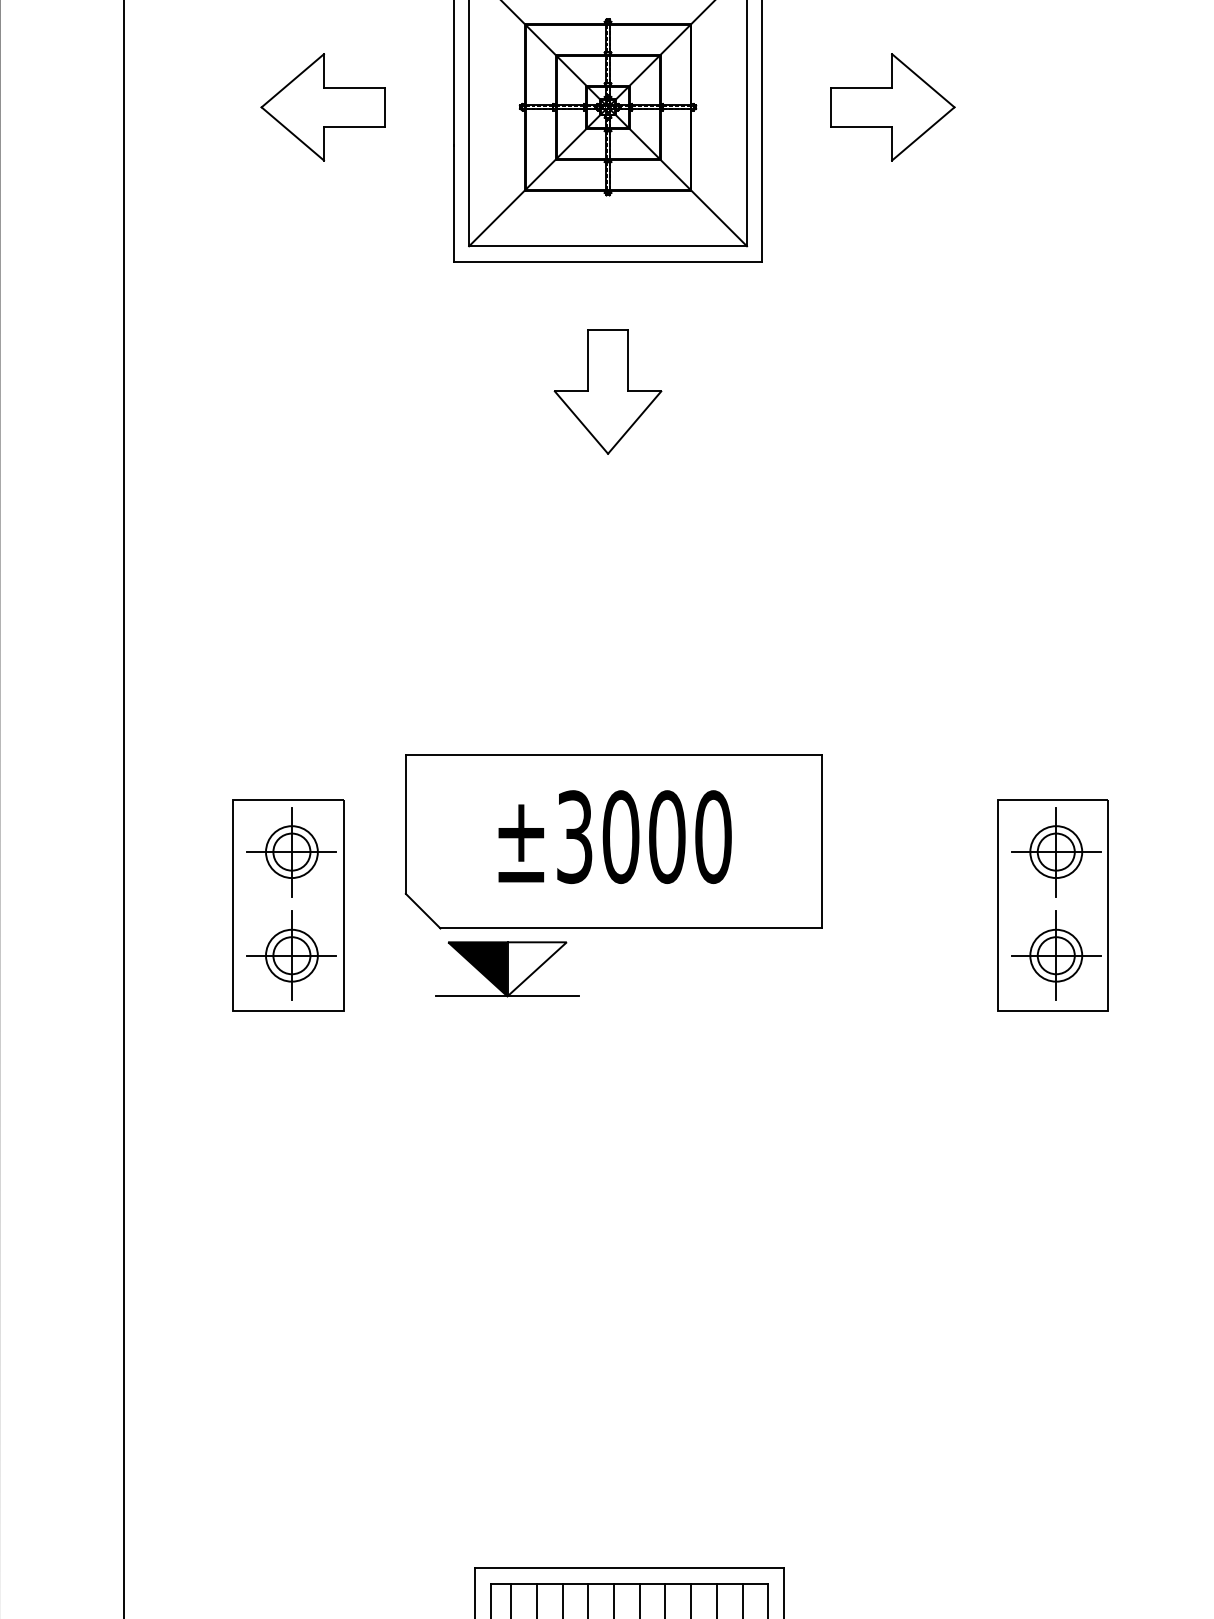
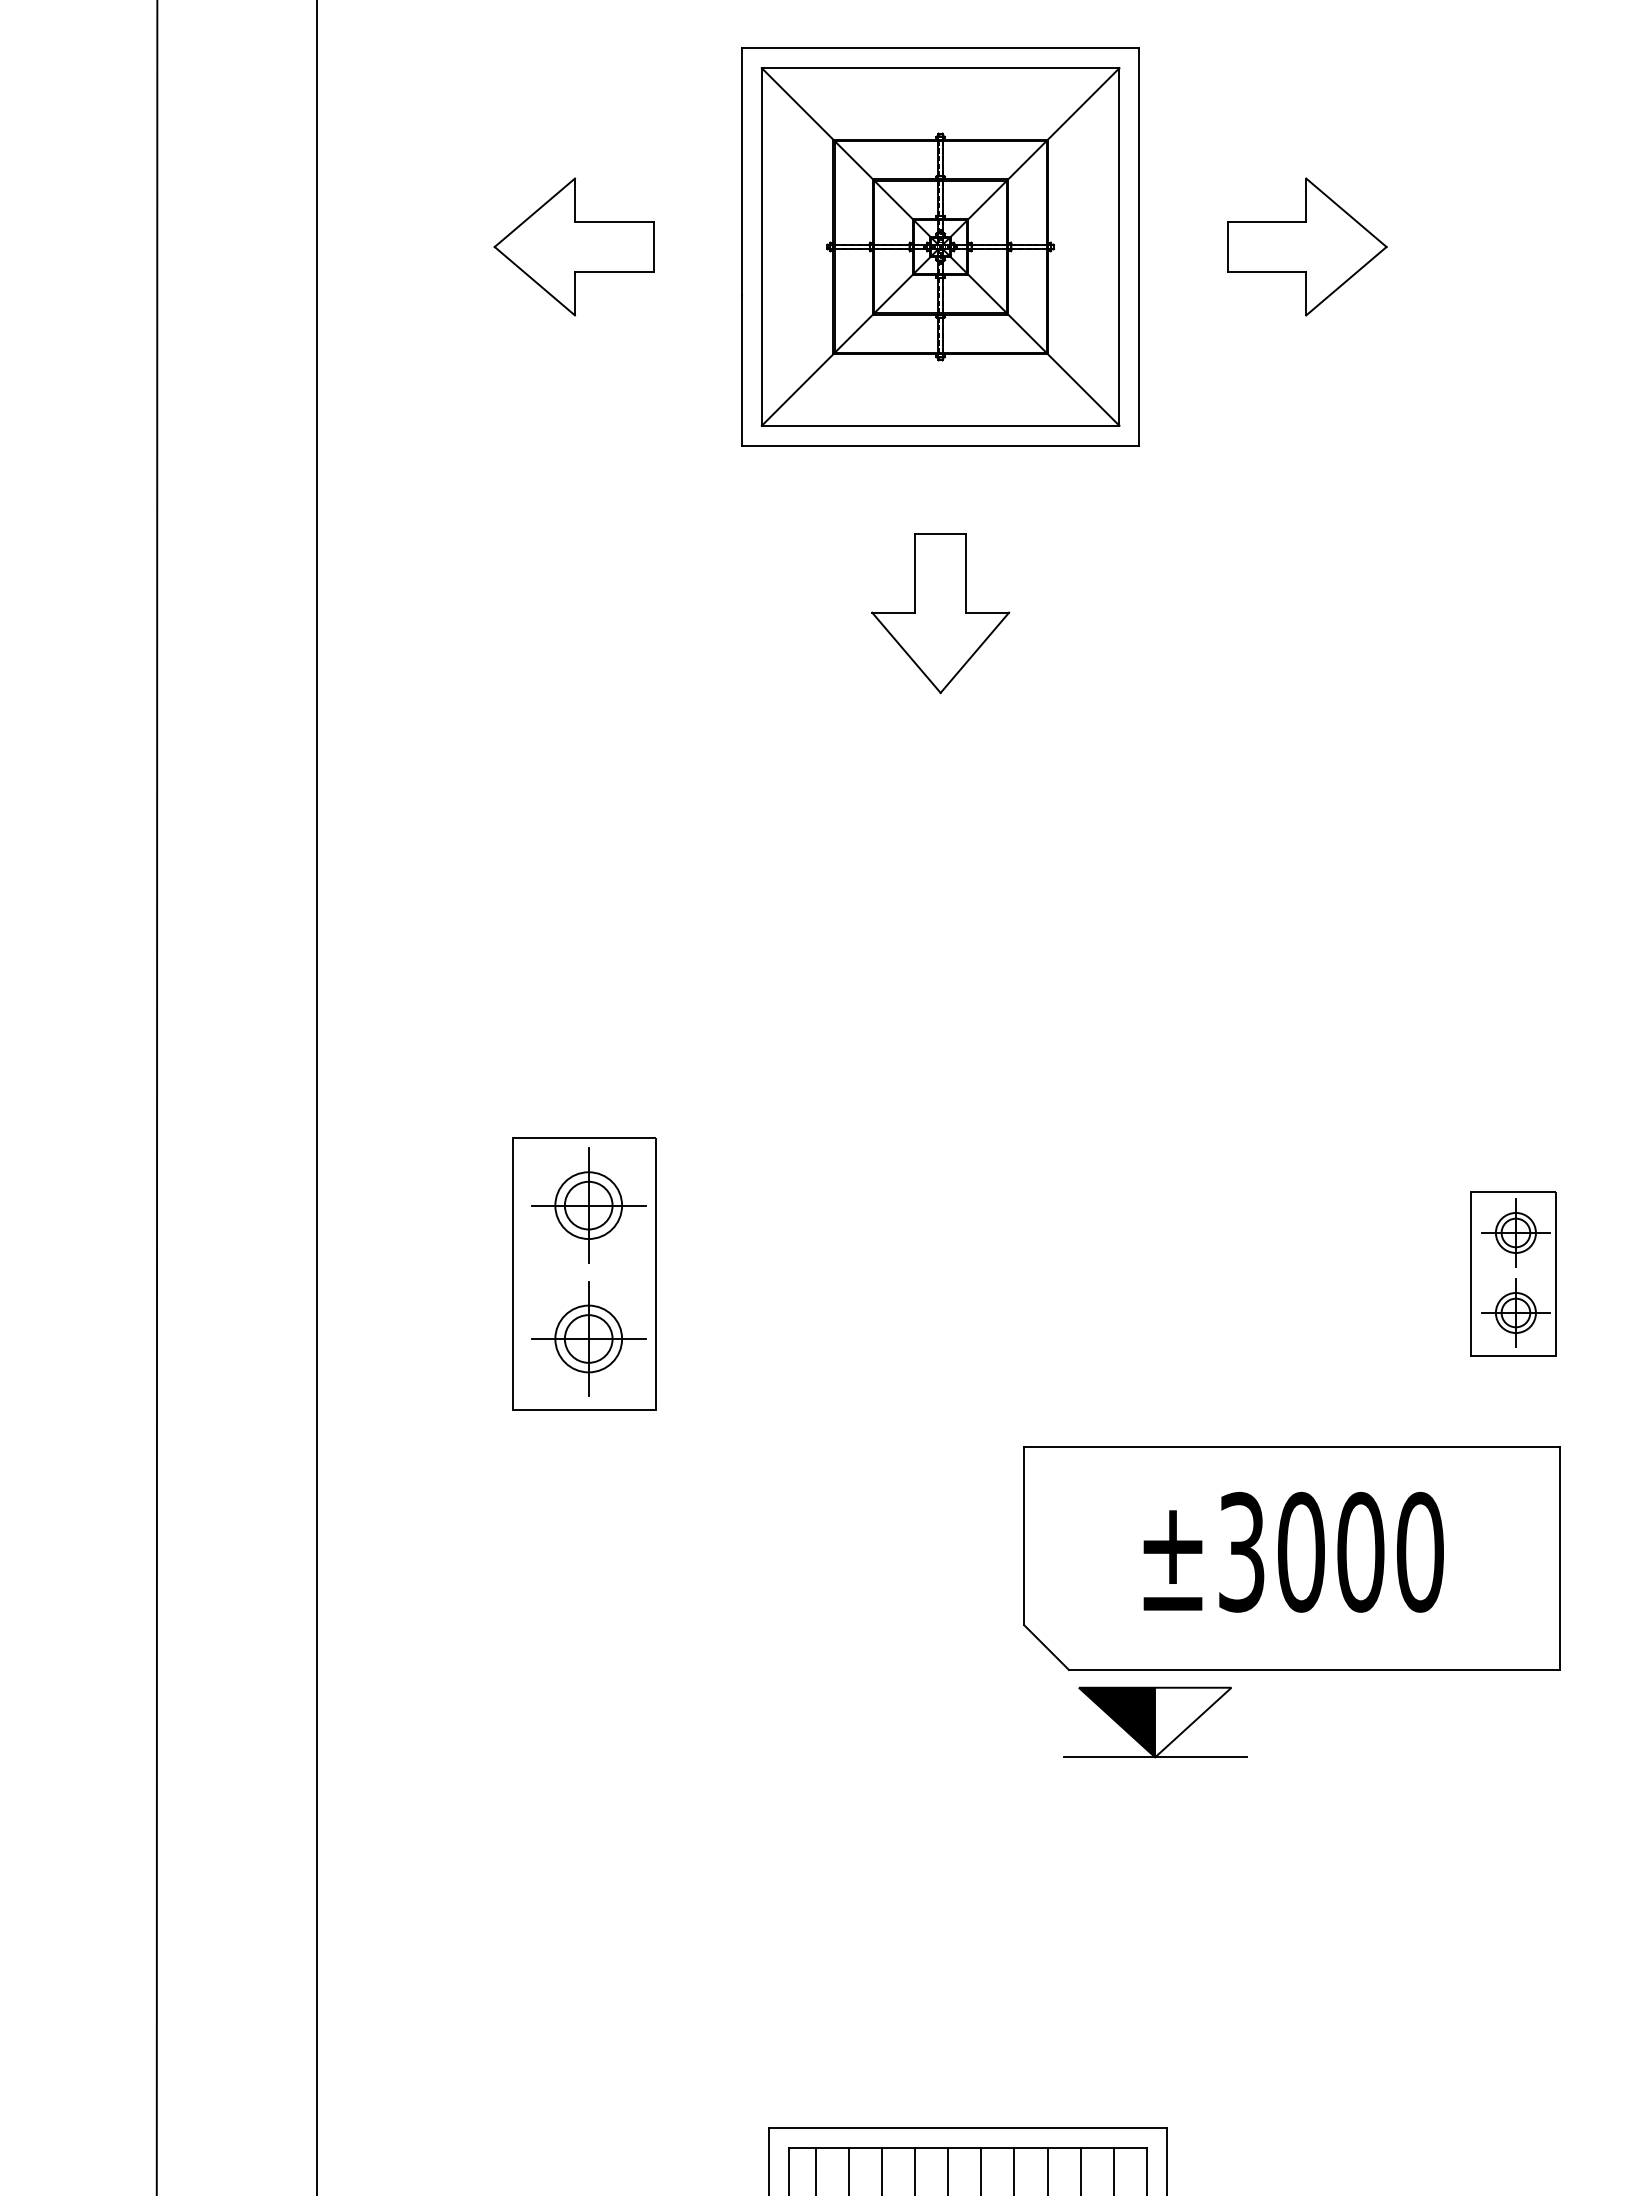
part: (613, 876) -> (1291, 1602), moved
part: (288, 904) -> (584, 1273), moved
part: (1053, 904) -> (1513, 1273), size x0.6

